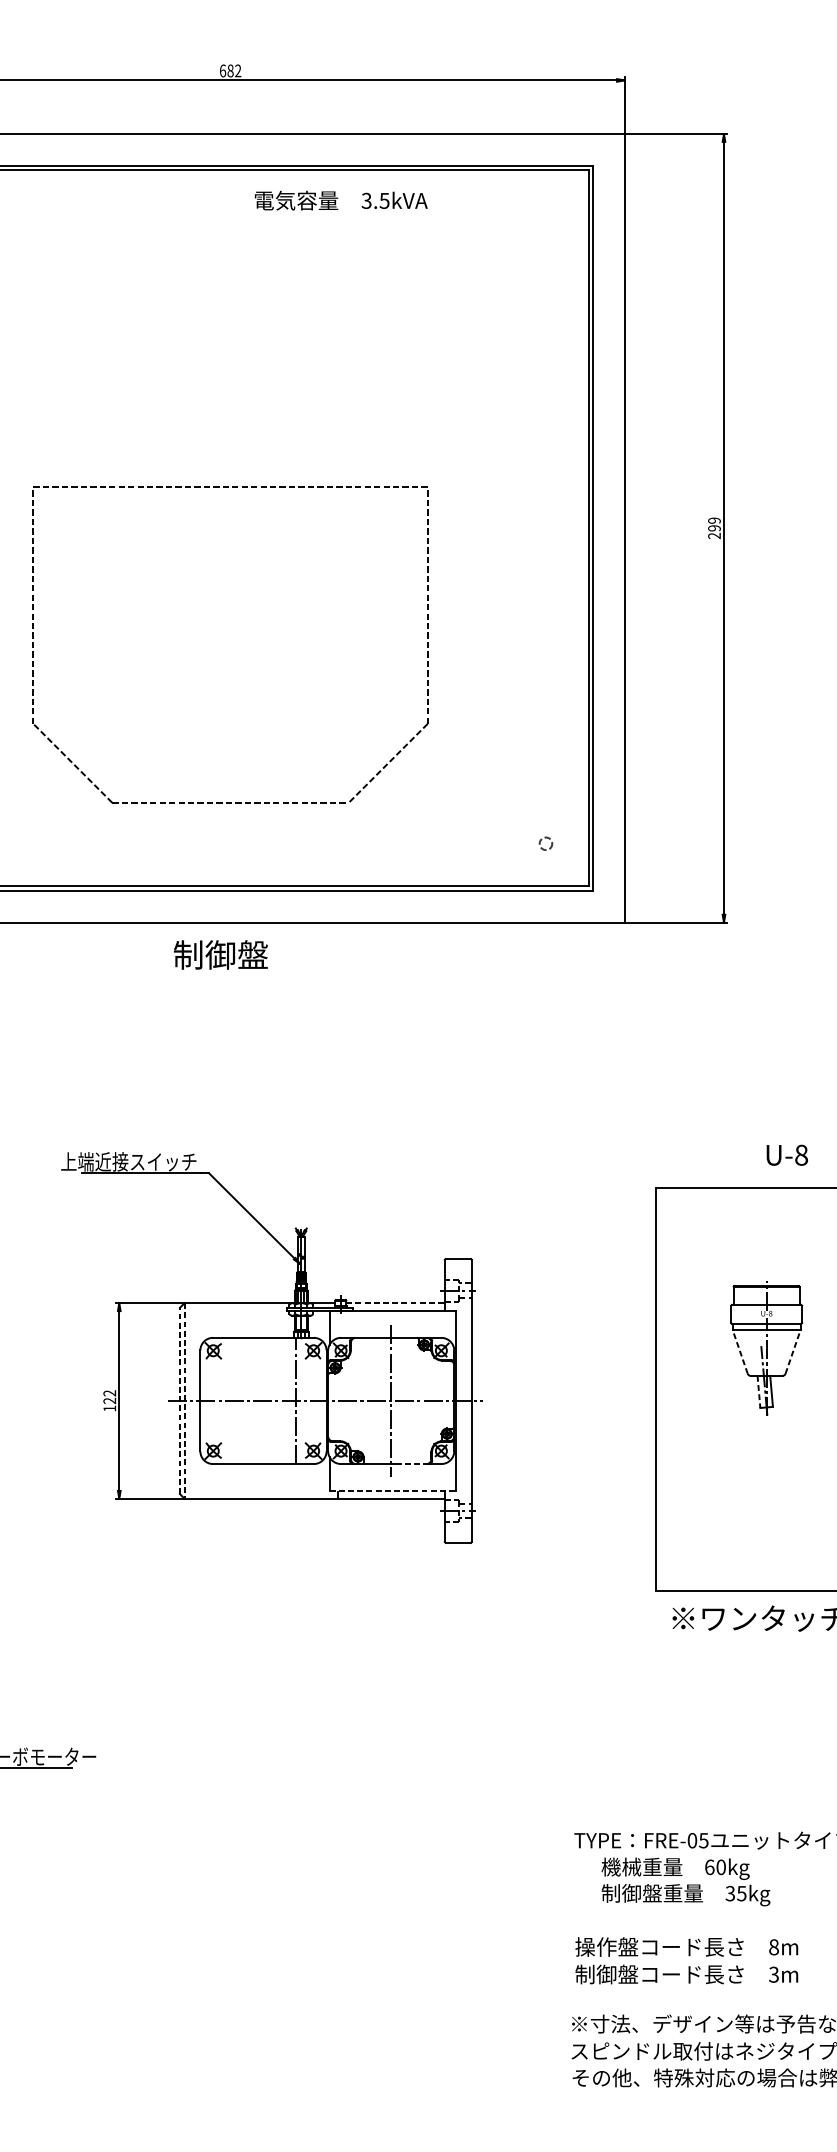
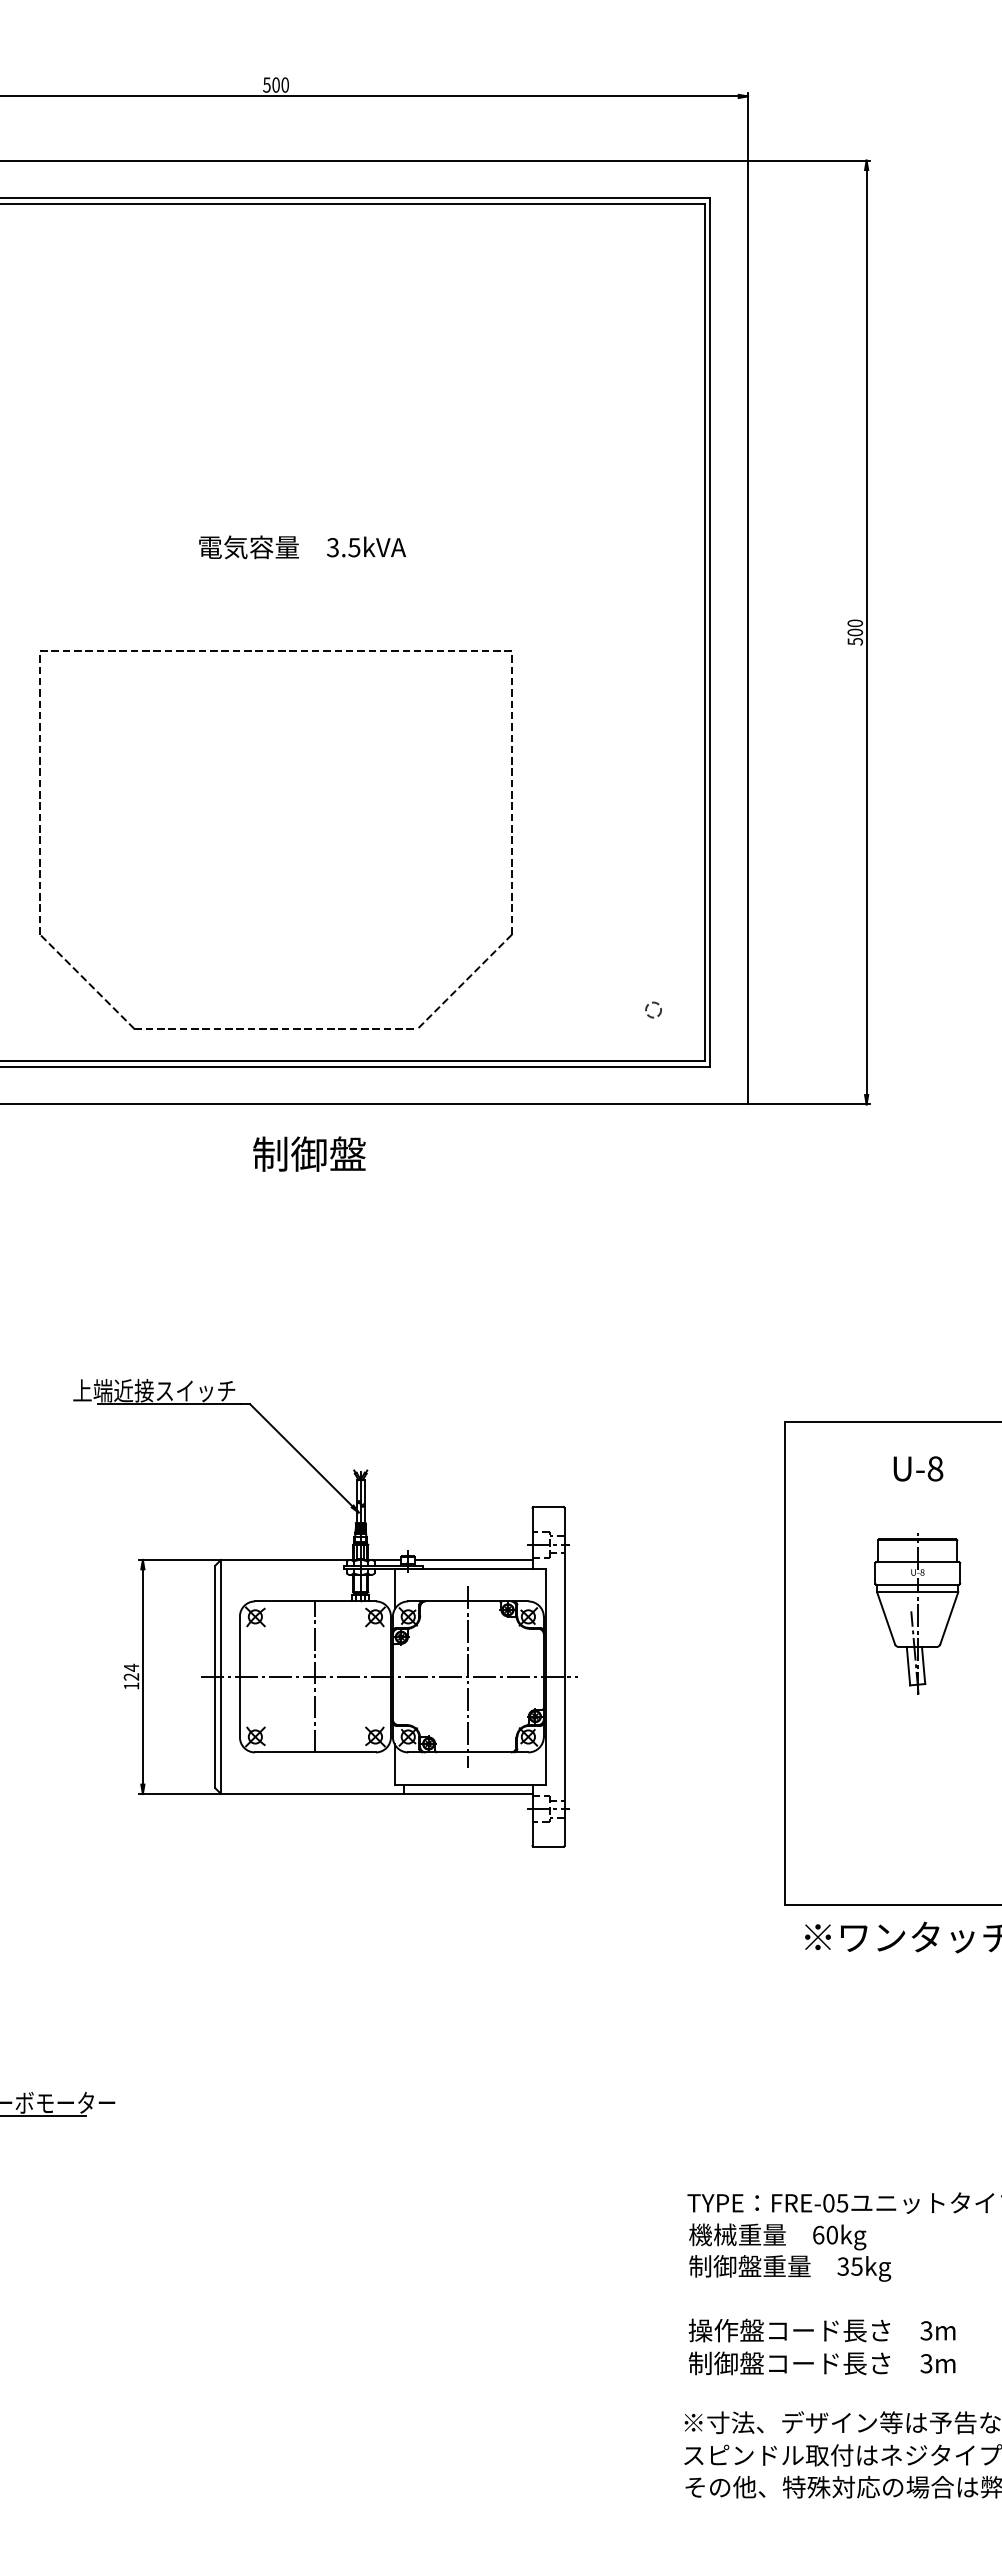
text: (230, 70) -> (275, 84), 682 -> 500
text: (341, 200) -> (302, 547), moved
part: (228, 487) -> (273, 651), moved
text: (713, 528) -> (854, 632), 299 -> 500
text: (220, 954) -> (309, 1153), moved
text: (787, 1154) -> (918, 1468), moved
line: (395, 1302) -> (473, 1559), dashed -> solid
line: (740, 1352) -> (886, 1618), dashed -> solid
line: (793, 1352) -> (949, 1618), dashed -> solid
line: (758, 1392) -> (908, 1666), dashed -> solid
text: (109, 1393) -> (131, 1667), 122 -> 124
line: (179, 1400) -> (215, 1676), dashed -> solid
line: (296, 1400) -> (315, 1676), moved
line: (184, 1401) -> (221, 1677), dashed -> solid
line: (412, 1464) -> (493, 1752), dashed -> solid
line: (393, 1490) -> (470, 1784), dashed -> solid
text: (686, 1881) -> (790, 2252), moved
text: (774, 1947) -> (926, 2330), 8m -> 3m

